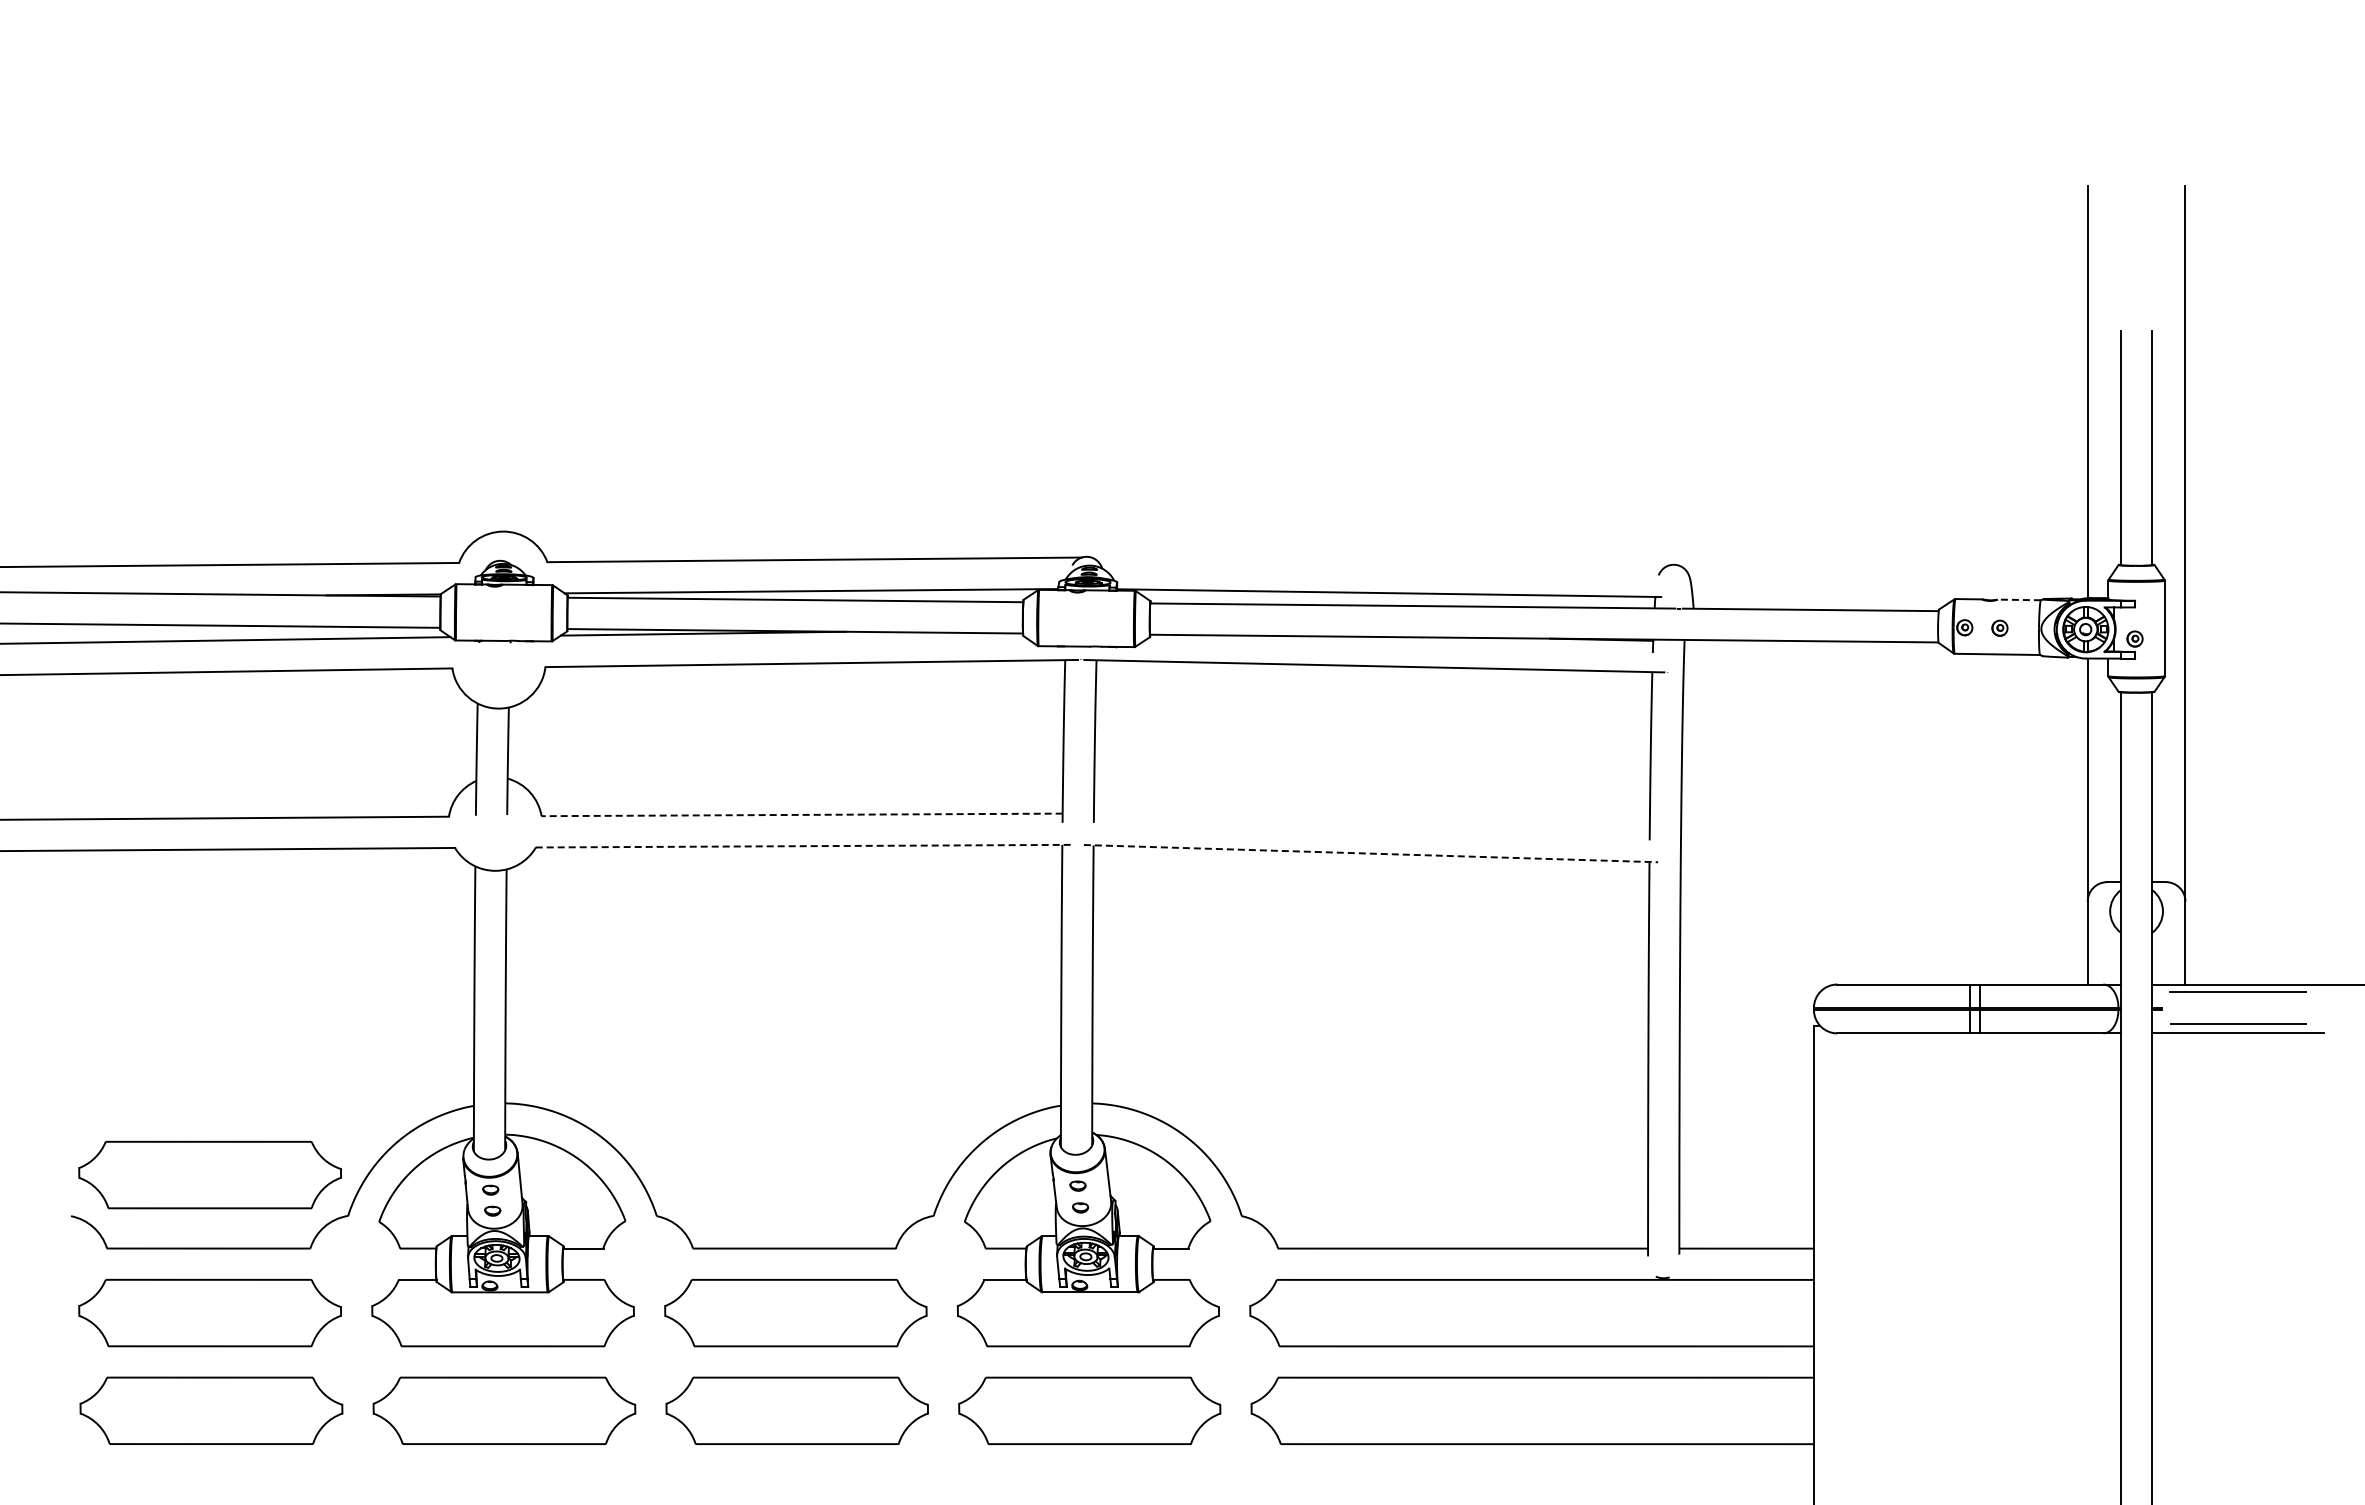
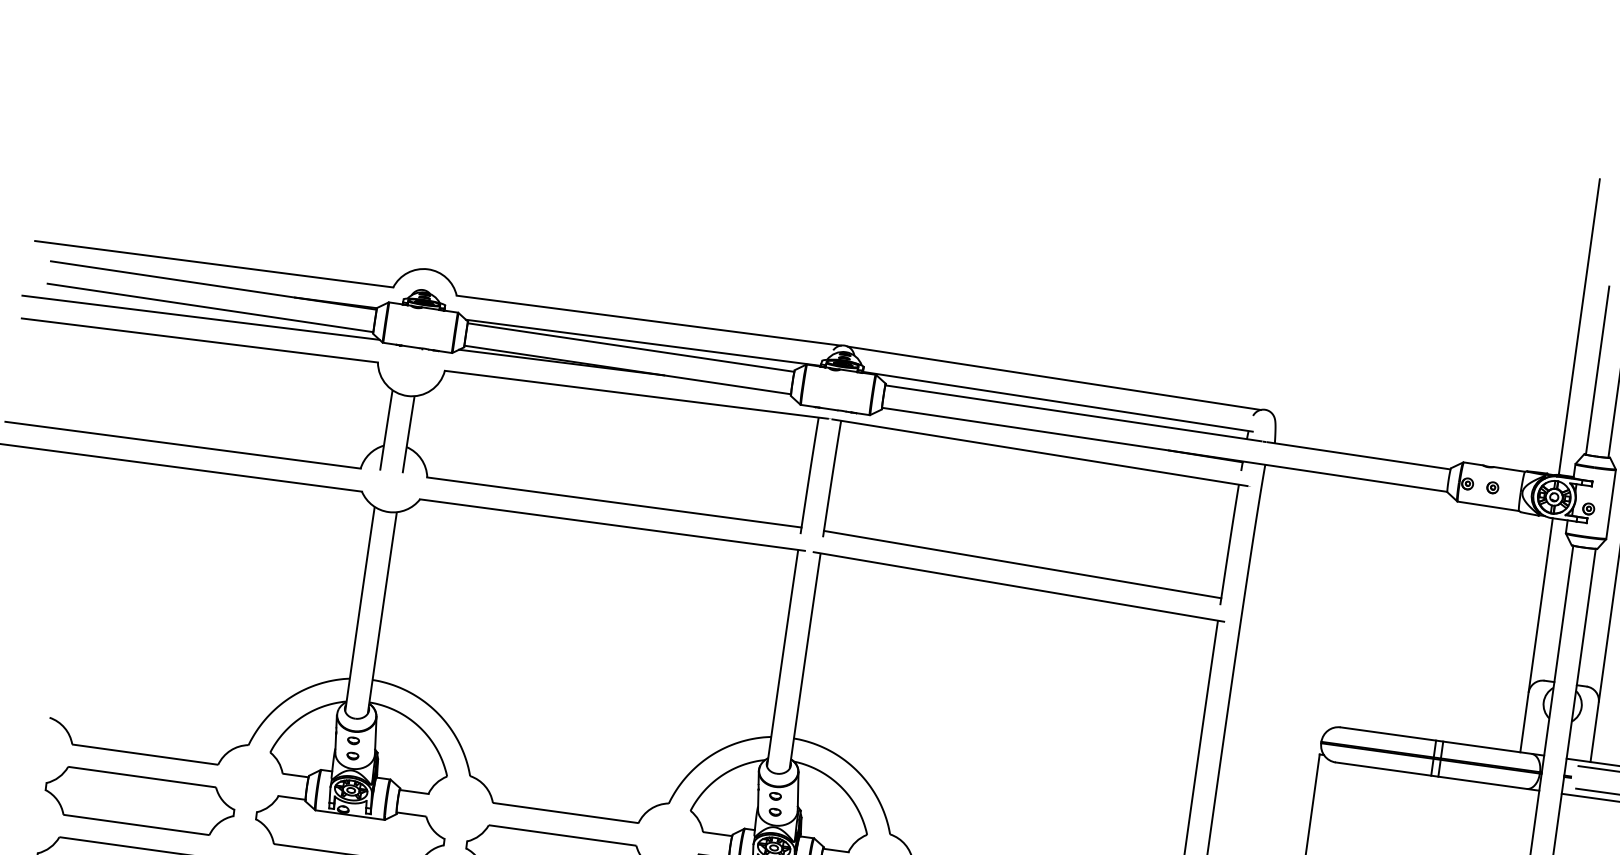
line: (1379, 561) -> (1054, 378), added
line: (2019, 599) -> (1509, 469), dashed -> solid
line: (802, 814) -> (614, 502), dashed -> solid
line: (1371, 822) -> (1022, 564), added
line: (804, 846) -> (612, 525), dashed -> solid
line: (1371, 853) -> (1019, 586), dashed -> solid
part: (209, 1174) -> (153, 701), removed

